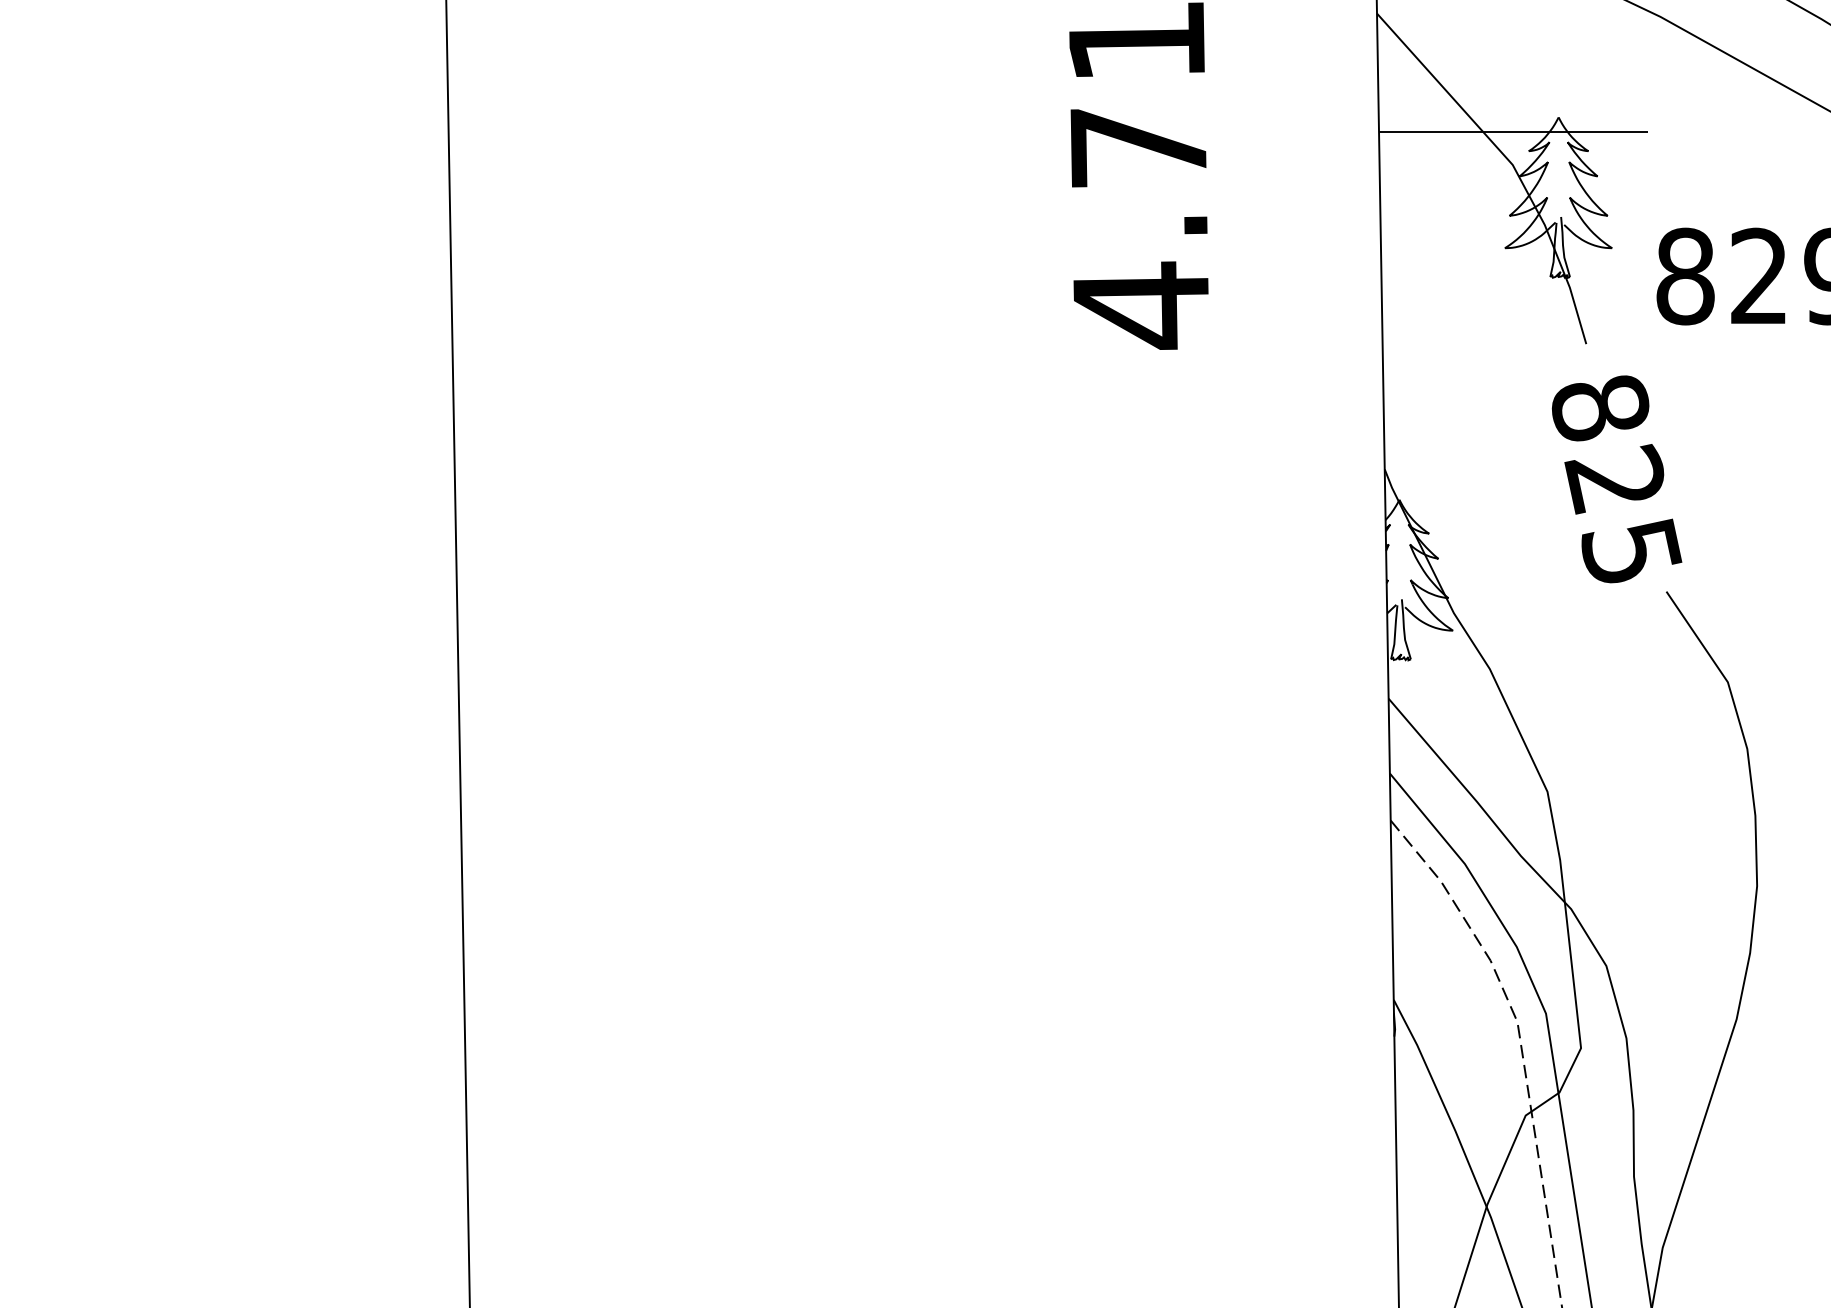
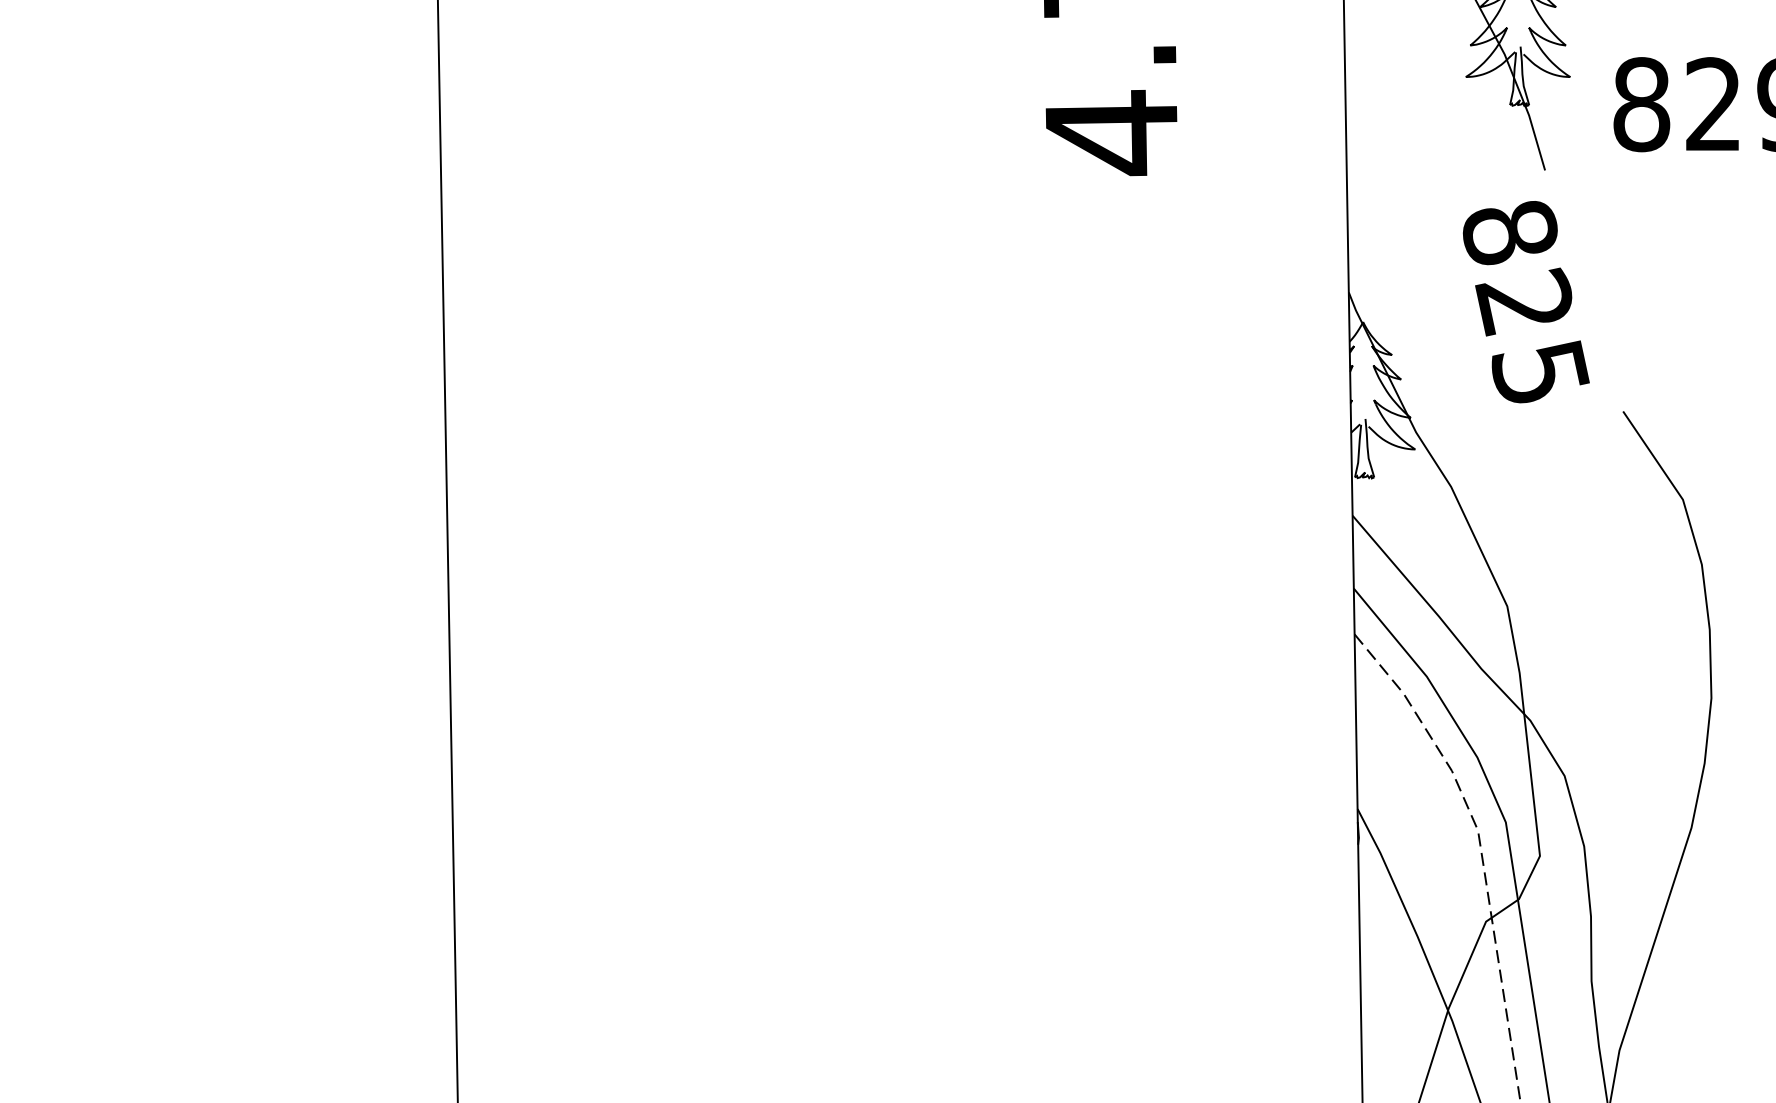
text: (1616, 479) -> (1525, 302), moved

